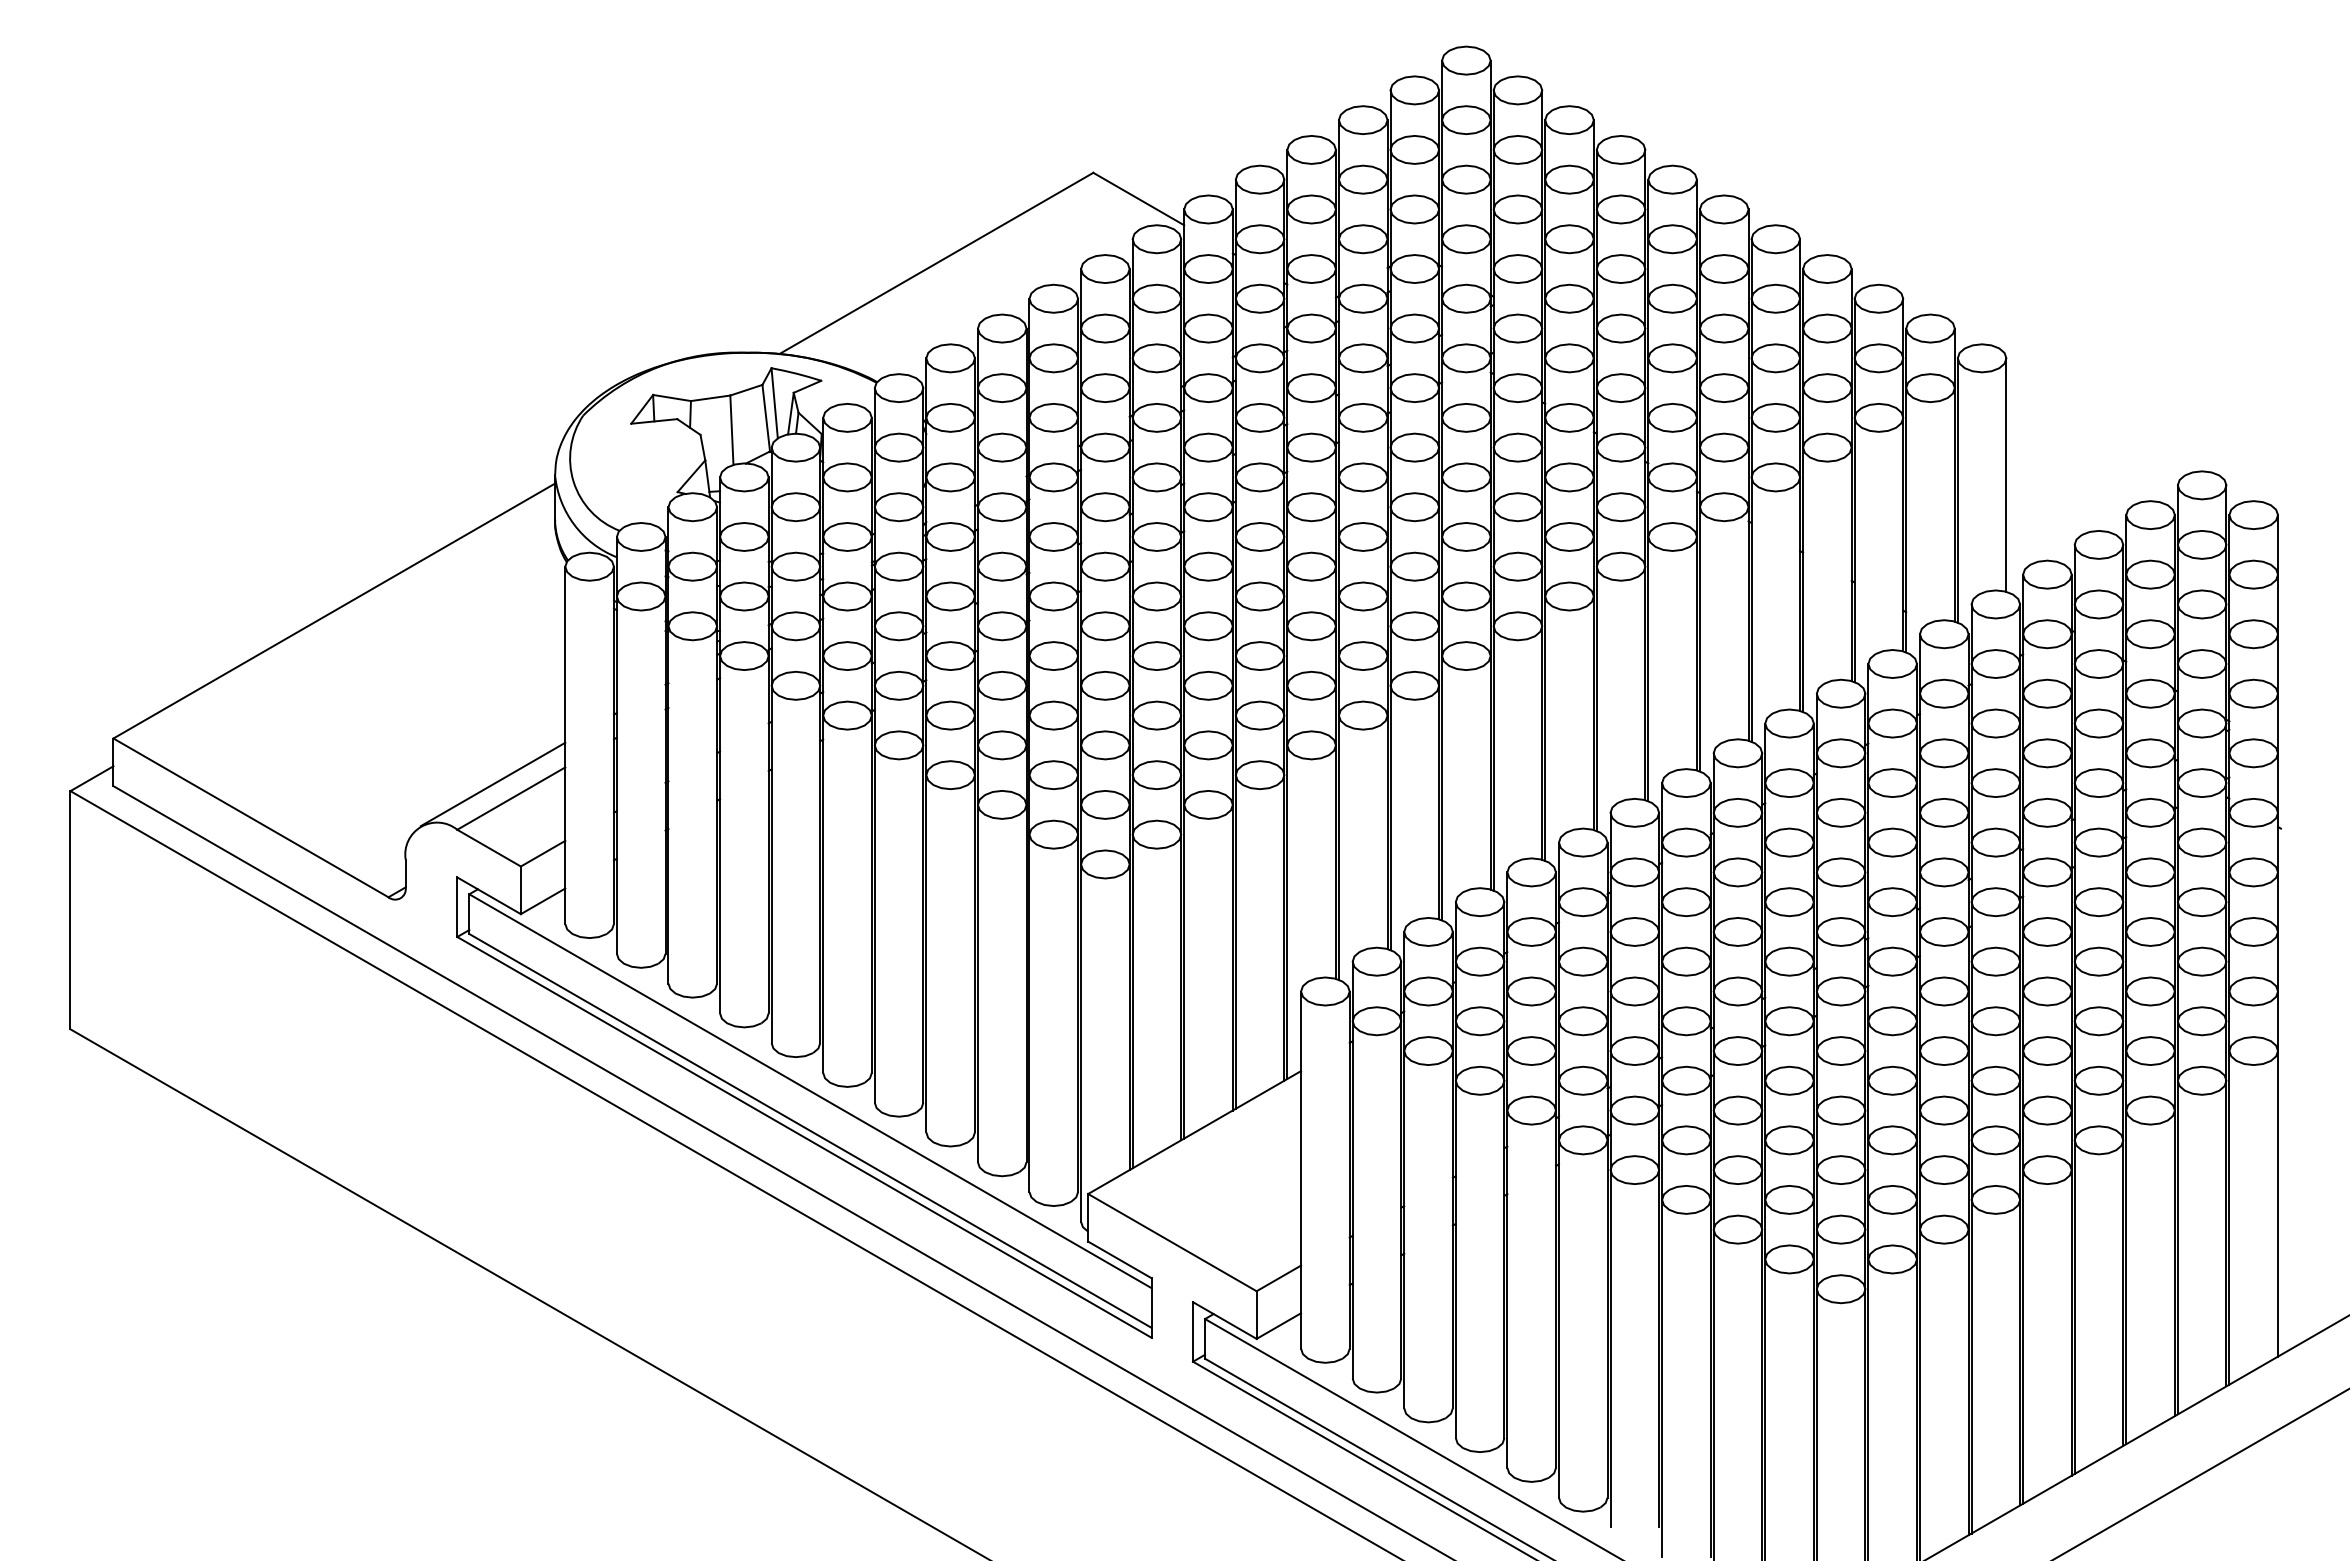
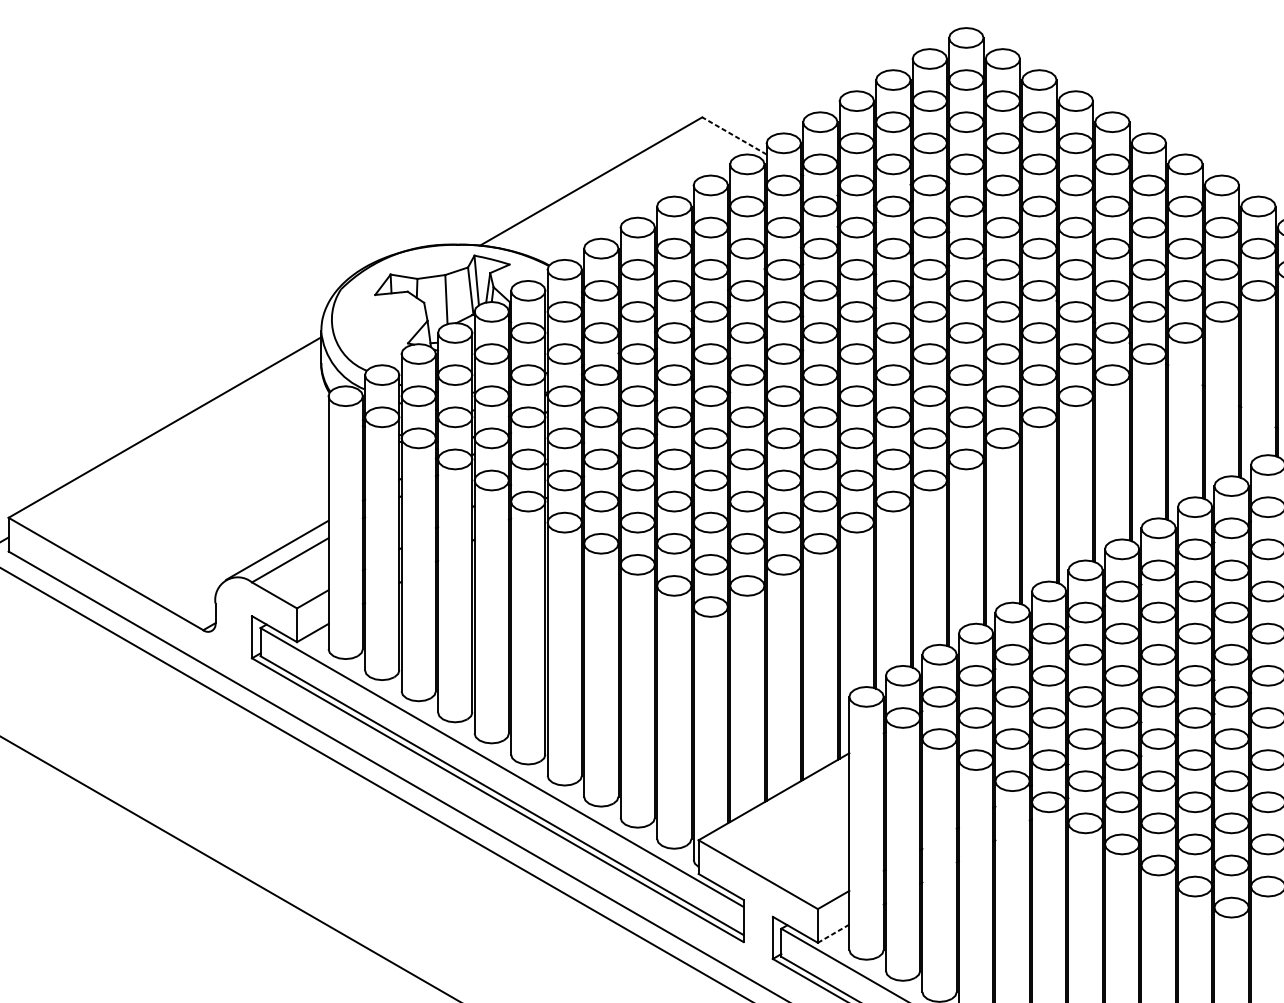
line: (1138, 198) -> (734, 135), solid -> dashed
line: (1278, 1326) -> (833, 934), solid -> dashed

